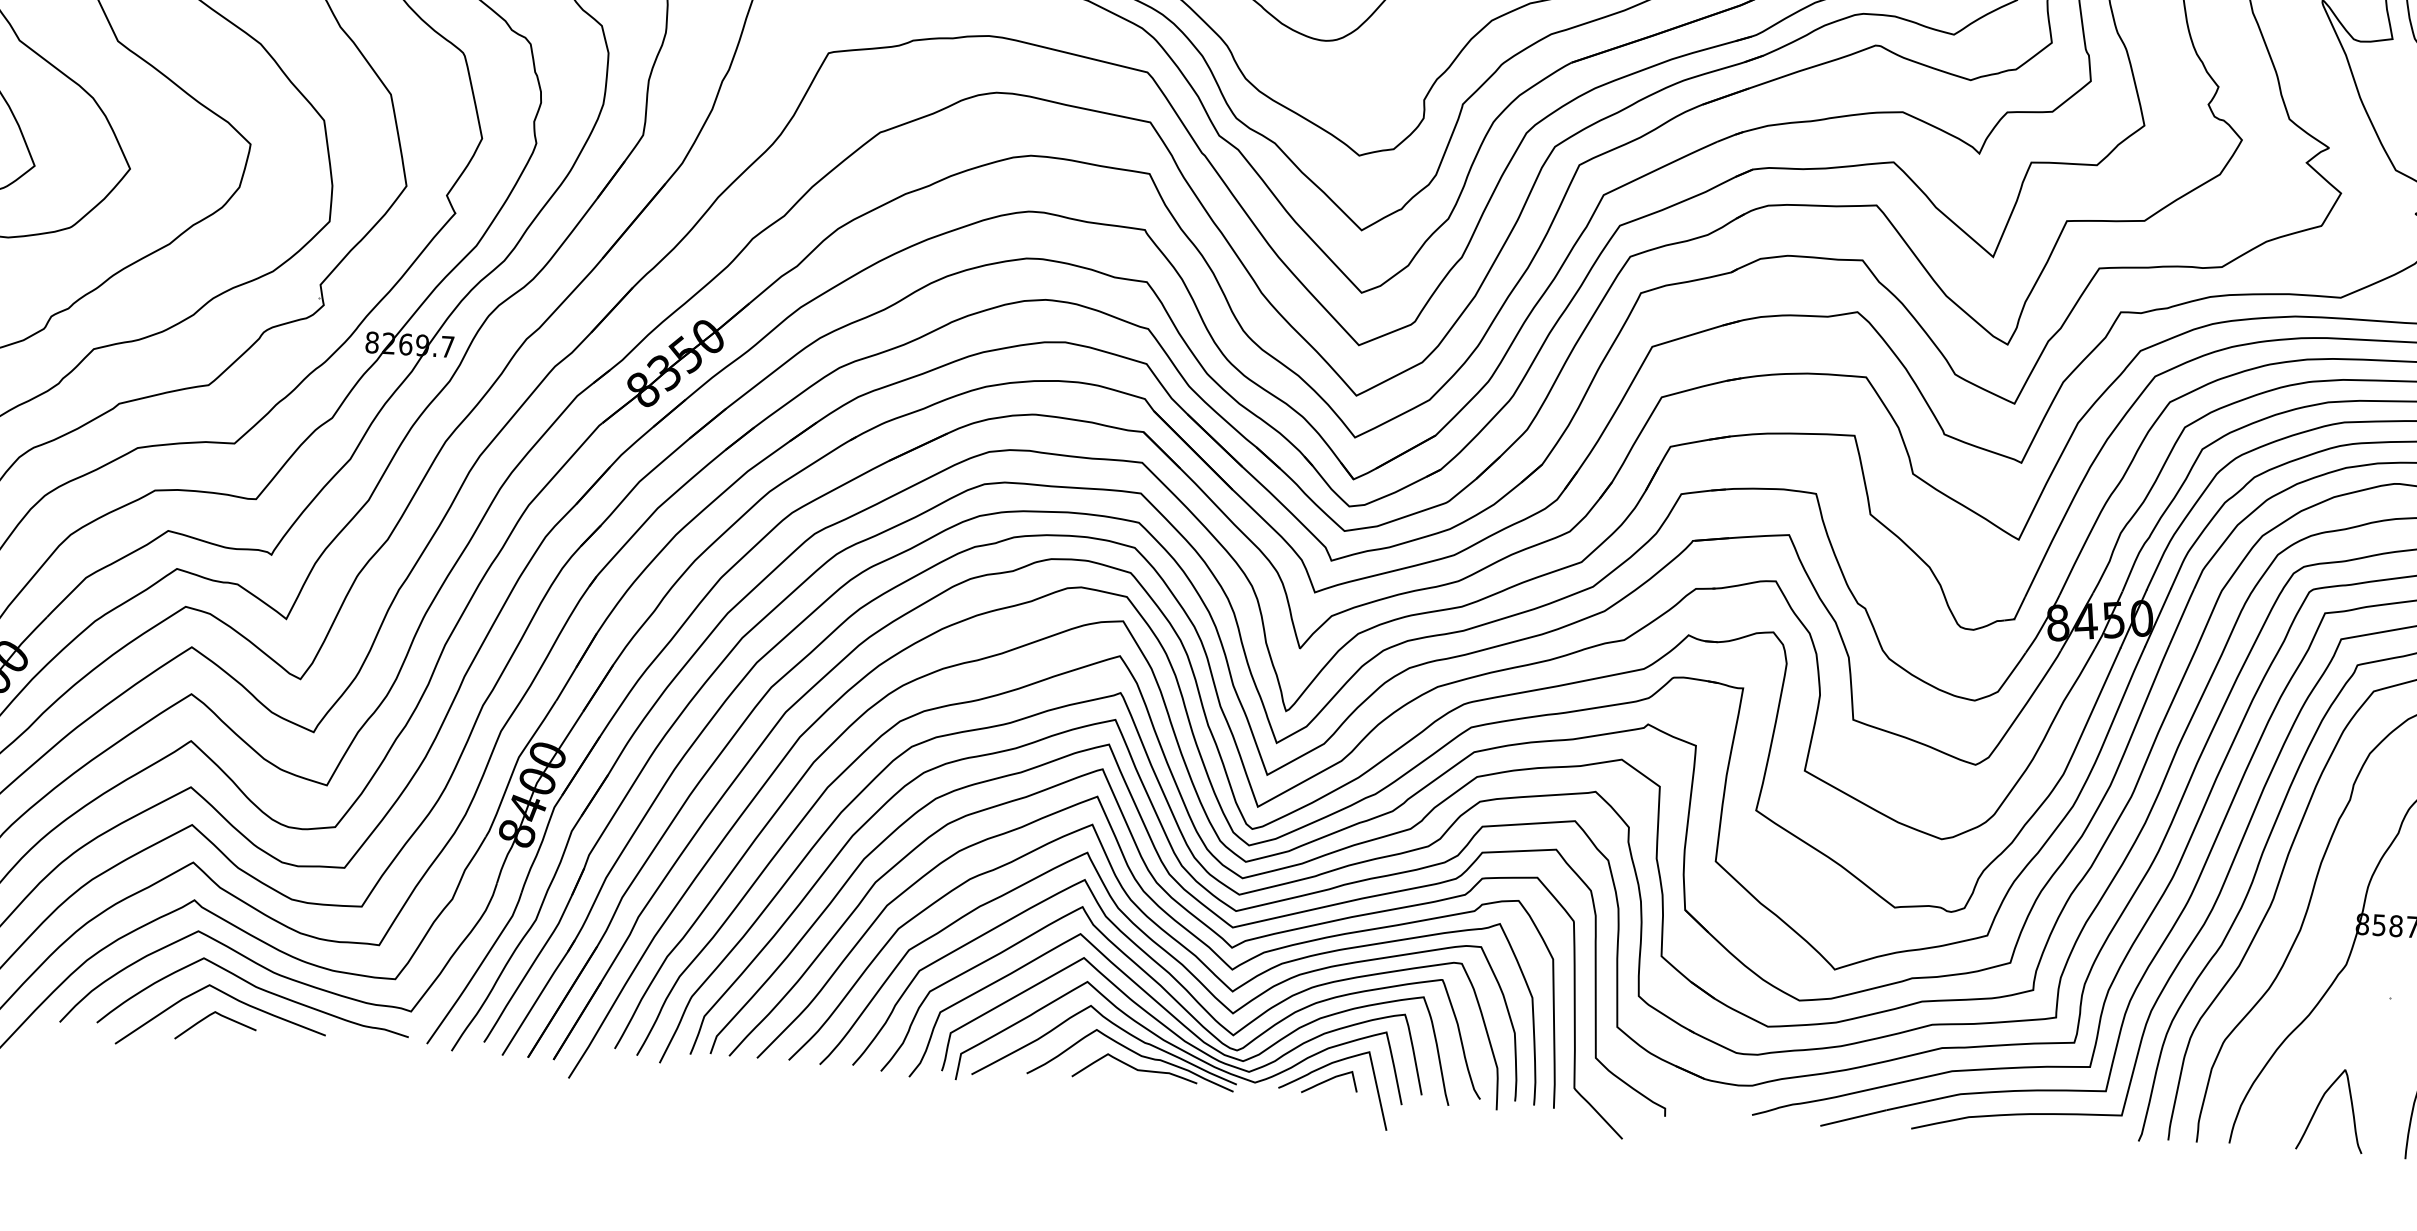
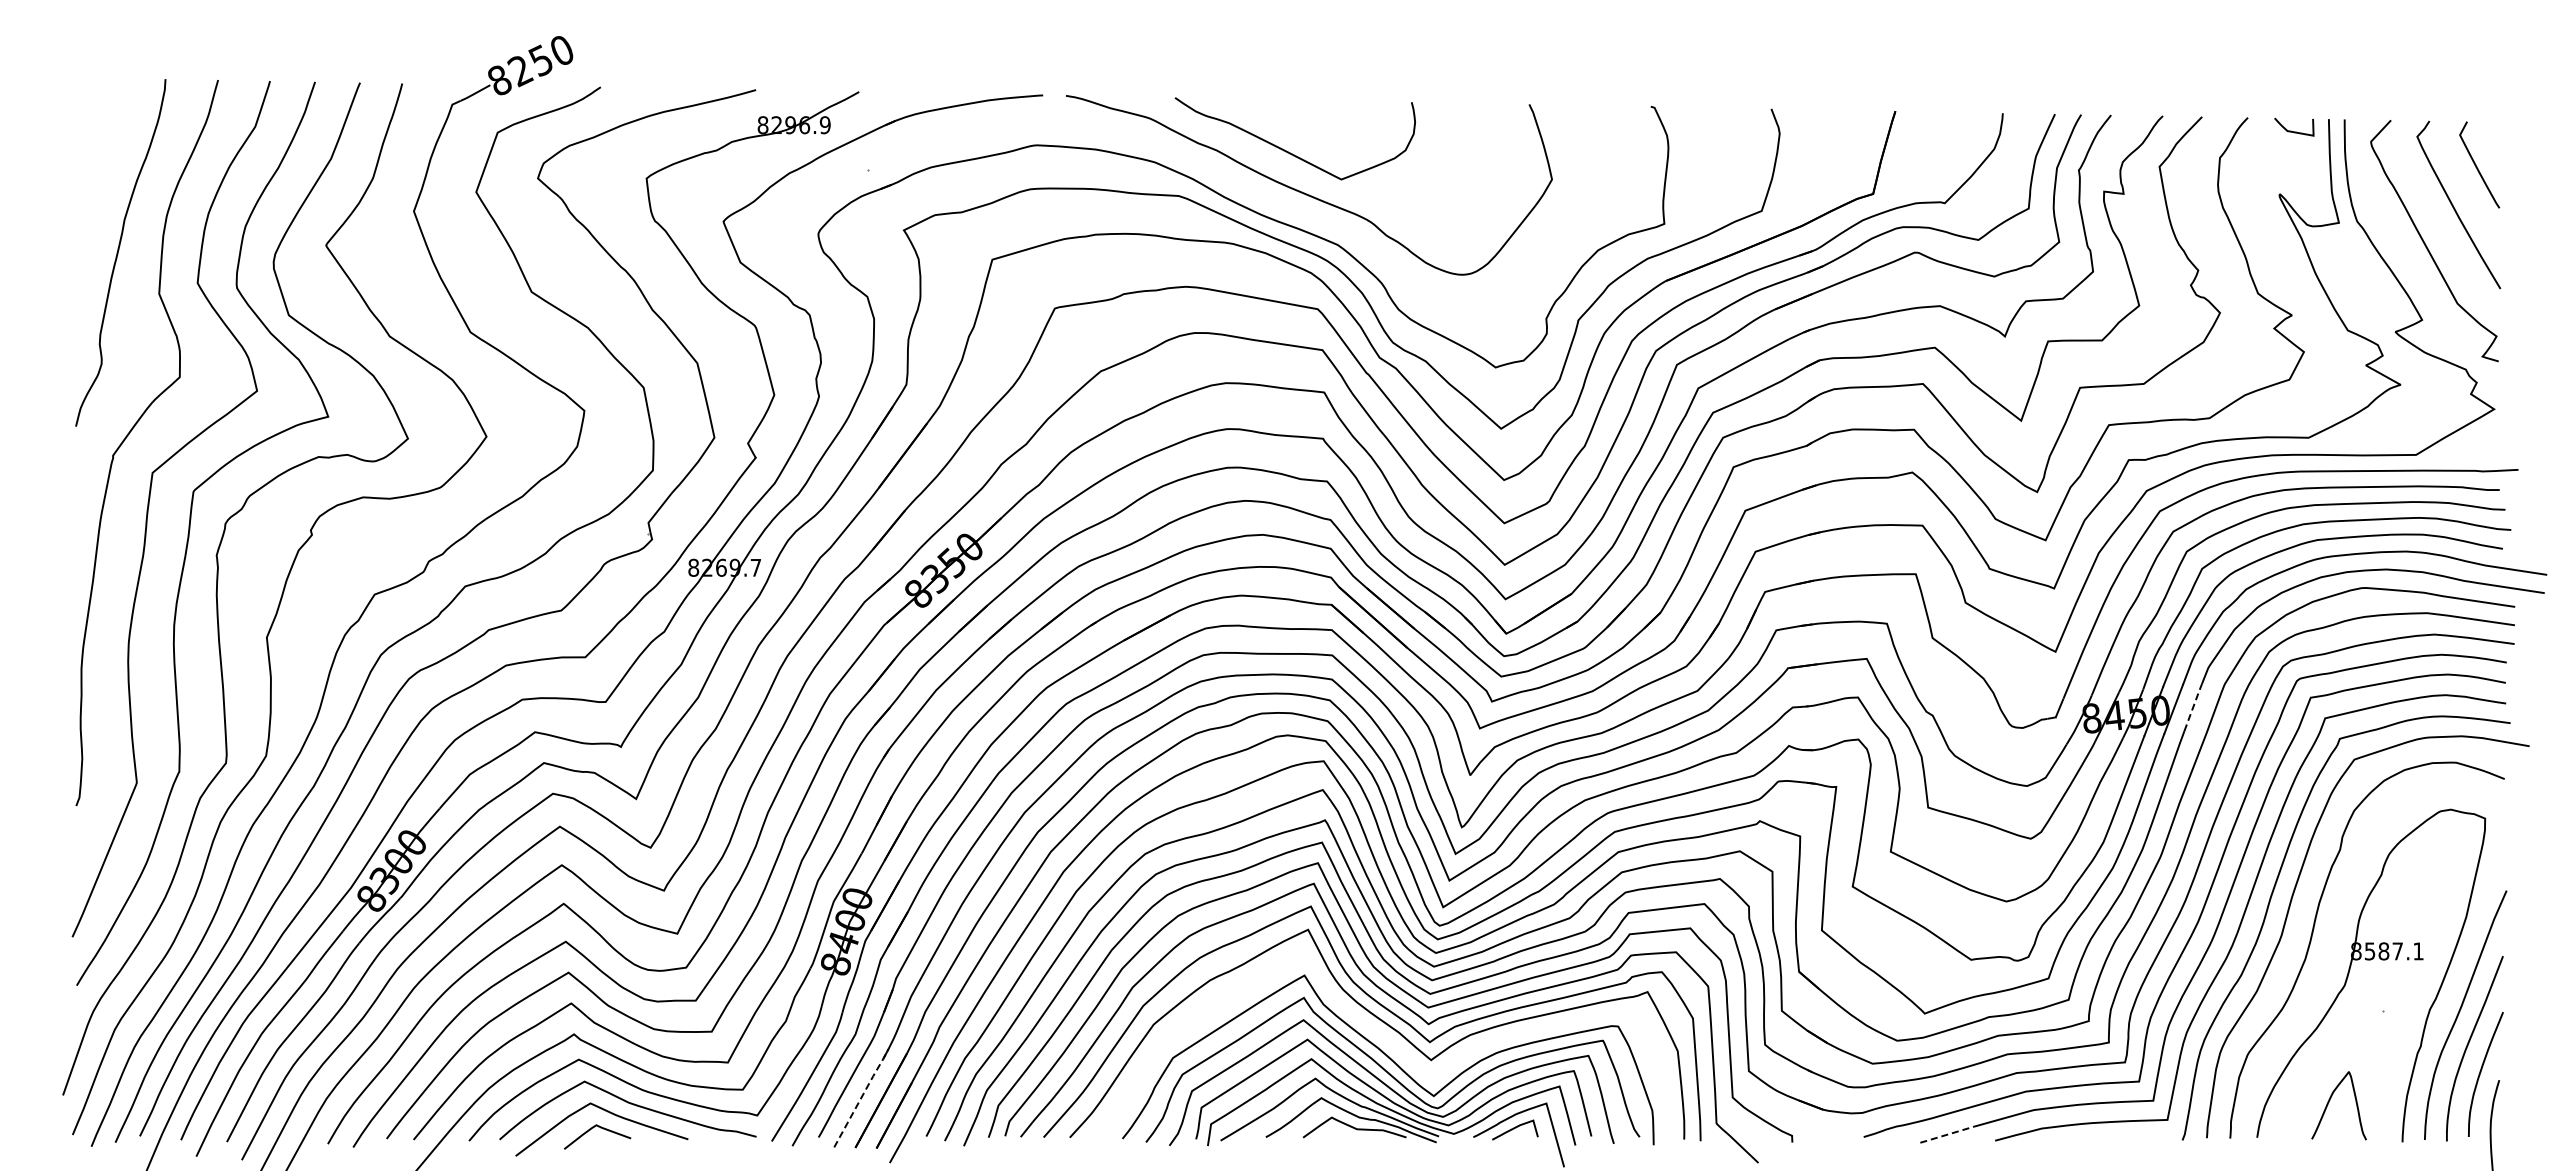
line: (2182, 615) -> (2193, 706), solid -> dashed
curve: (1179, 964) -> (1386, 1040), removed
line: (538, 996) -> (861, 1097), solid -> dashed
line: (1853, 1117) -> (1947, 1134), solid -> dashed

